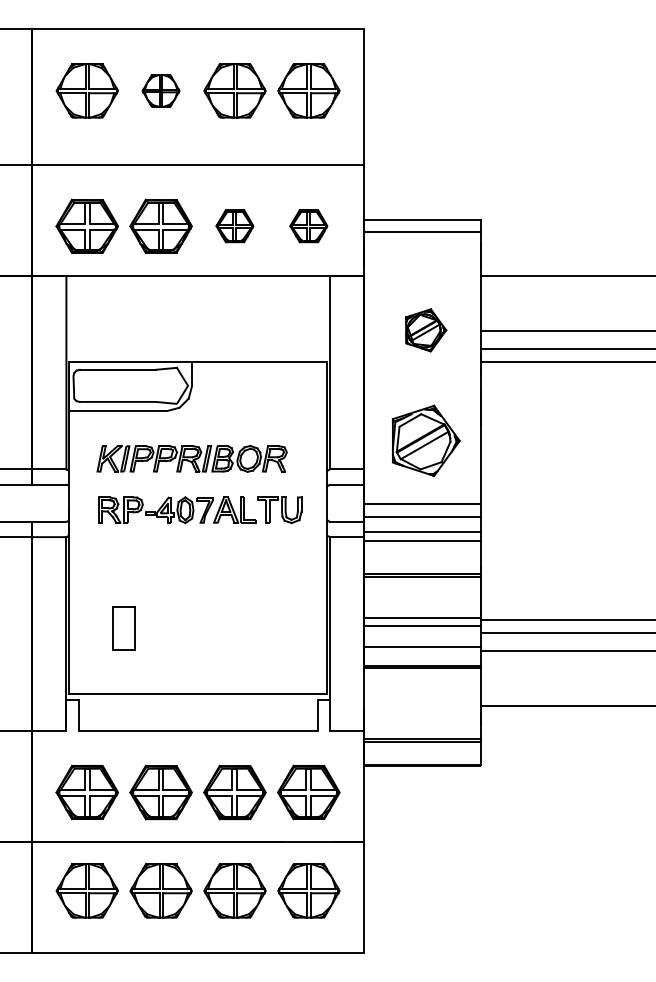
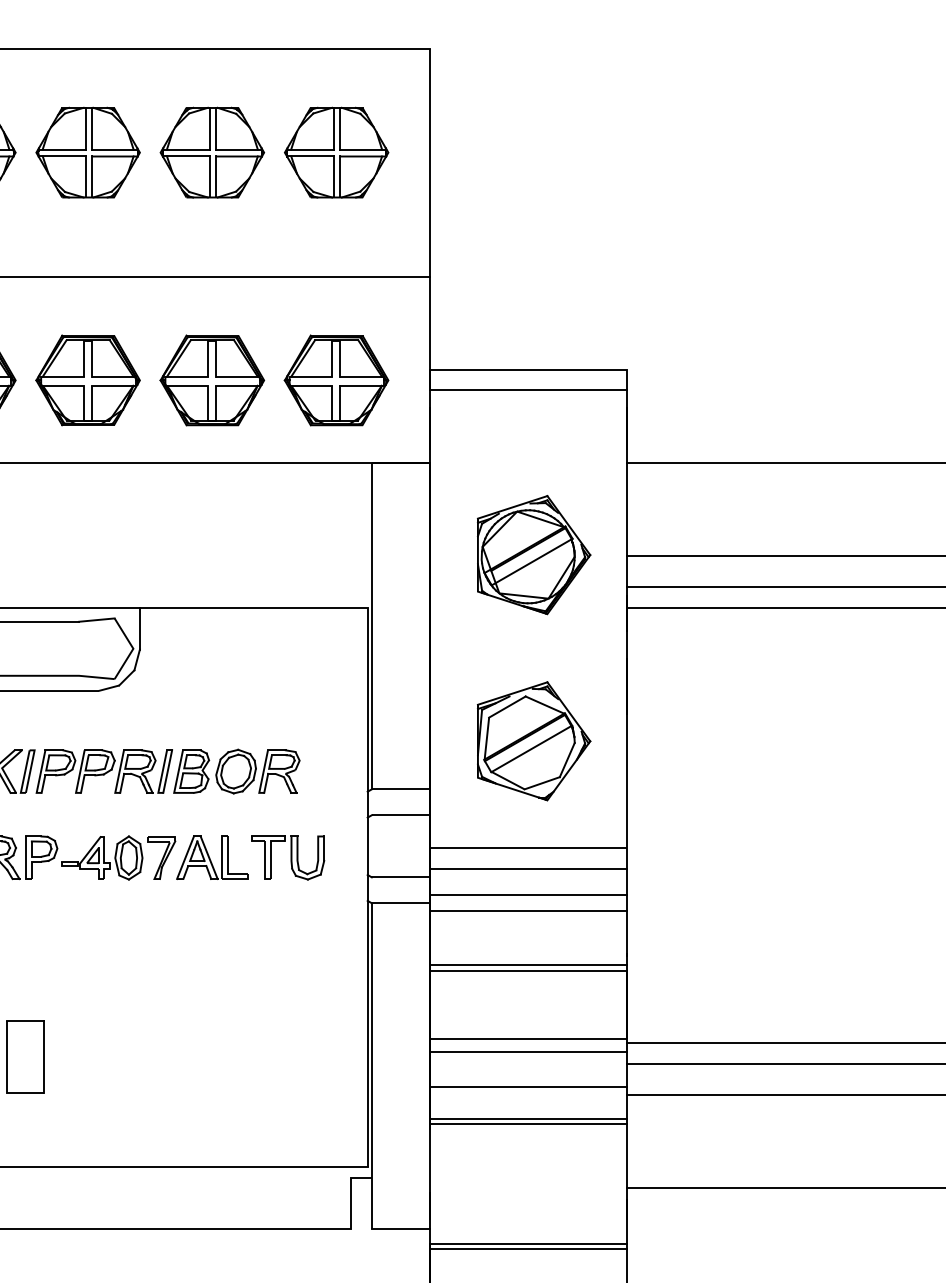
part: (160, 90) -> (86, 151), size x1.67
part: (234, 225) -> (211, 378), size x1.67
part: (308, 225) -> (335, 378), size x1.67
part: (425, 330) -> (532, 555), size x1.67

